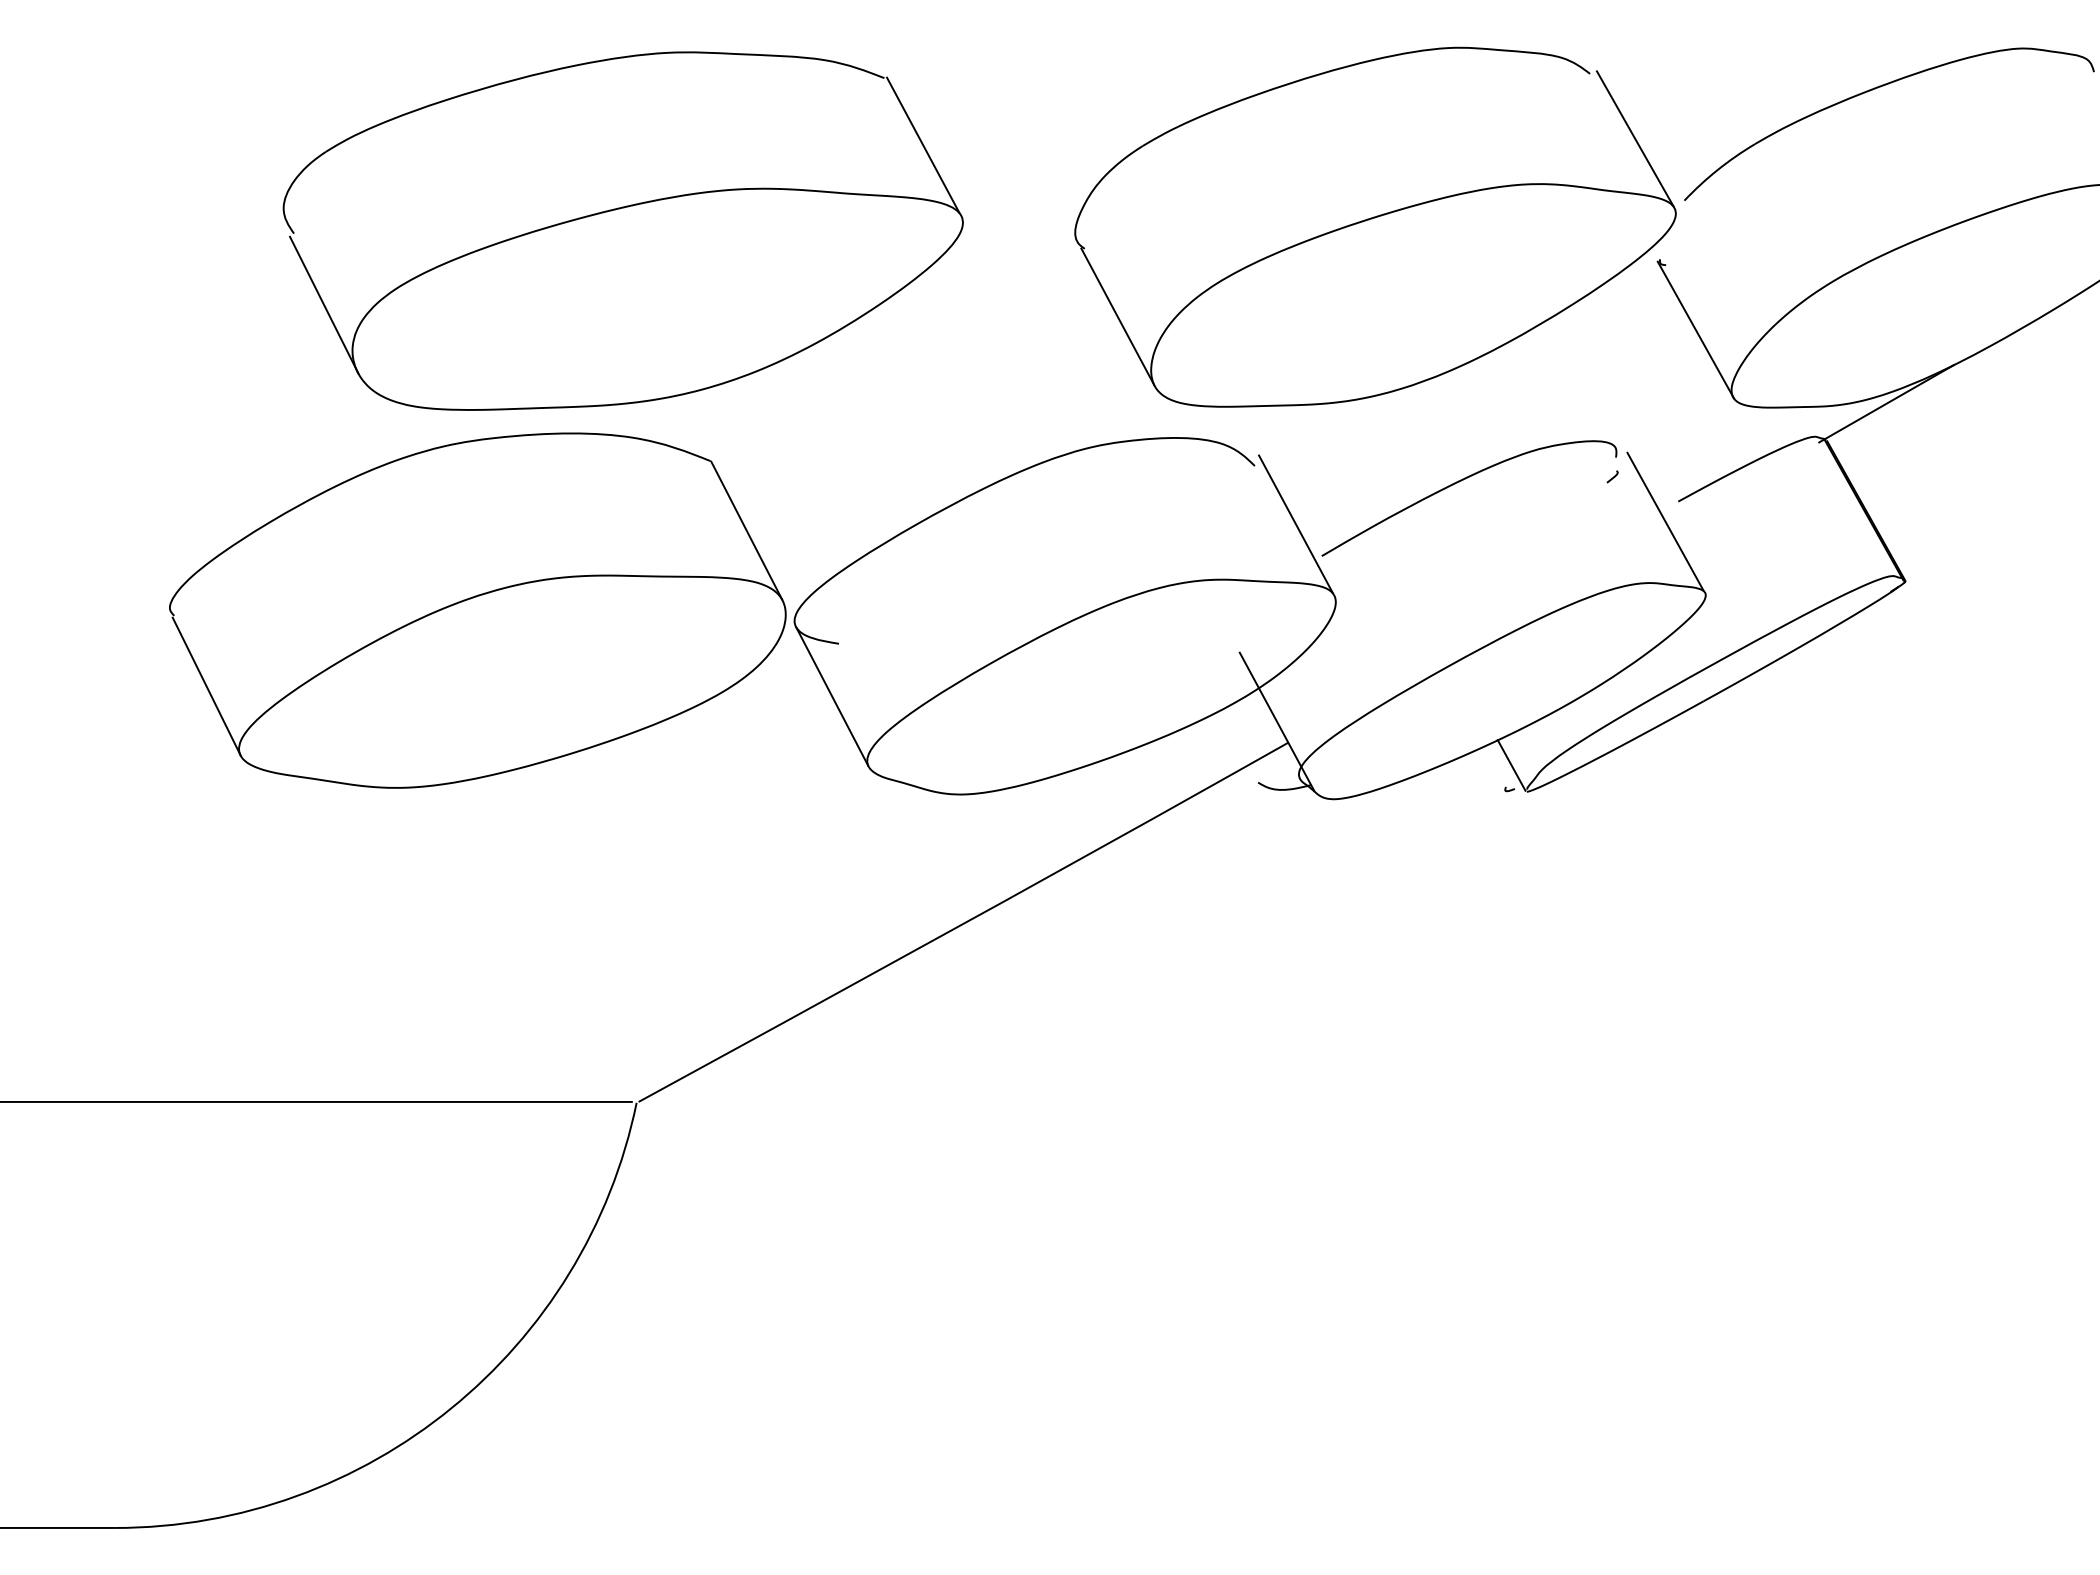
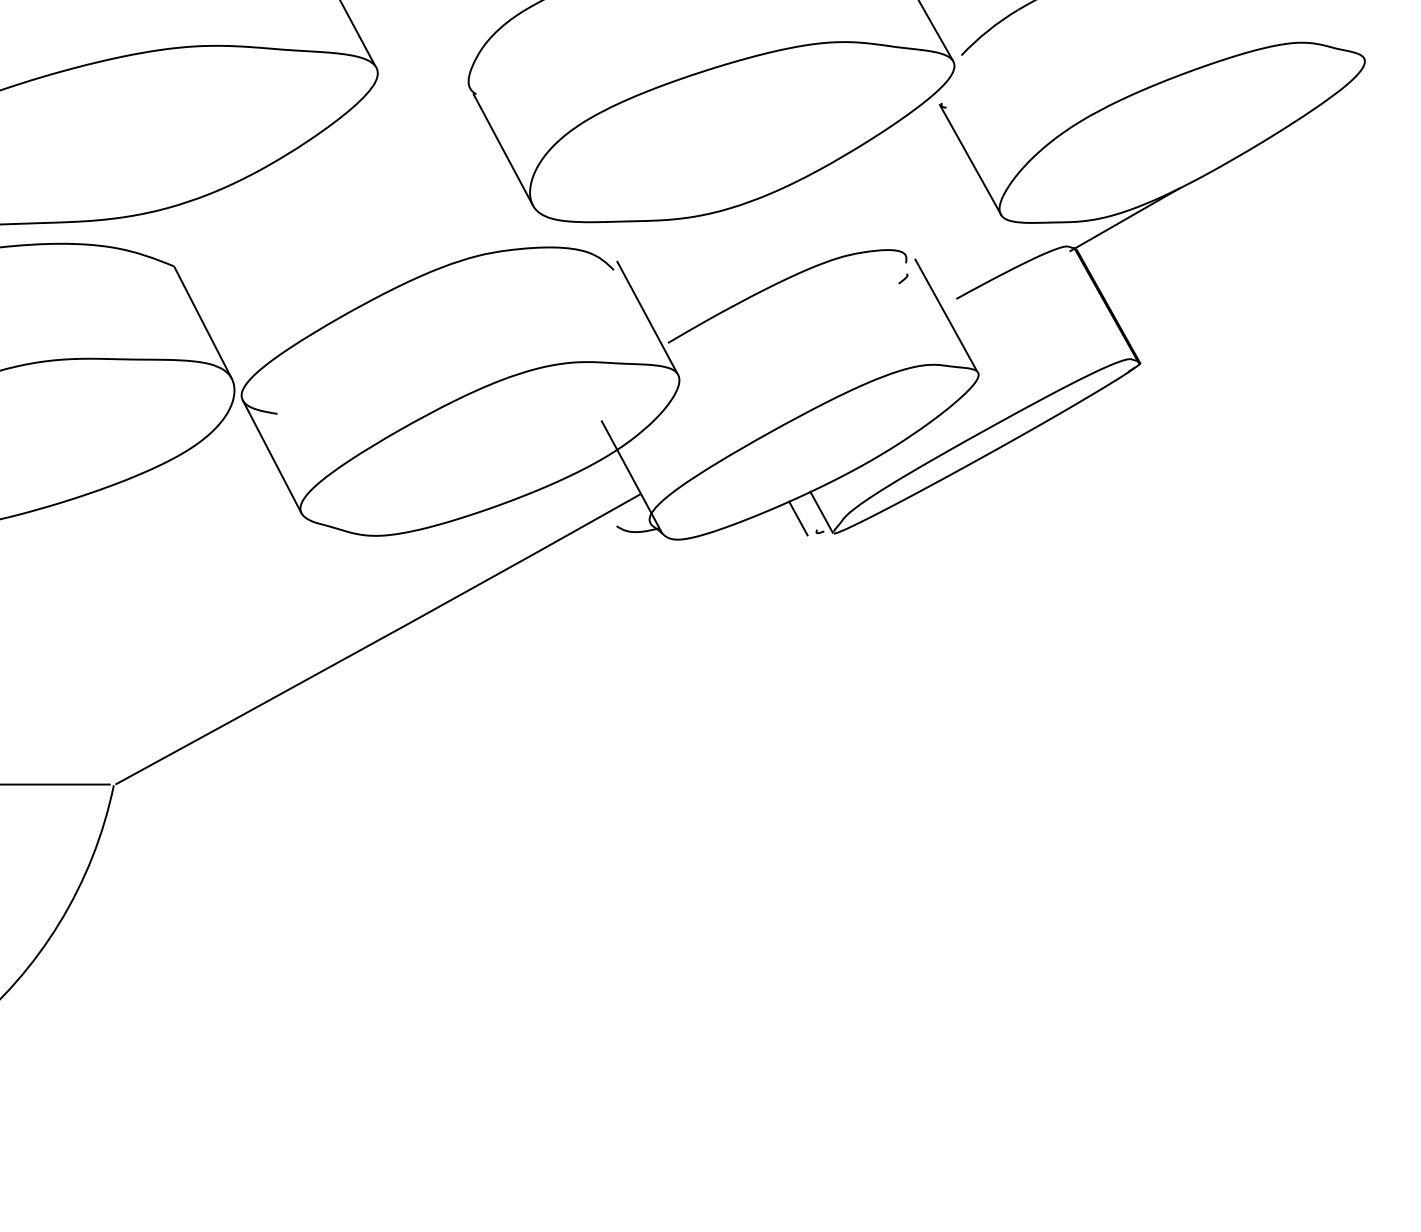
line: (1482, 772) -> (798, 518), added

